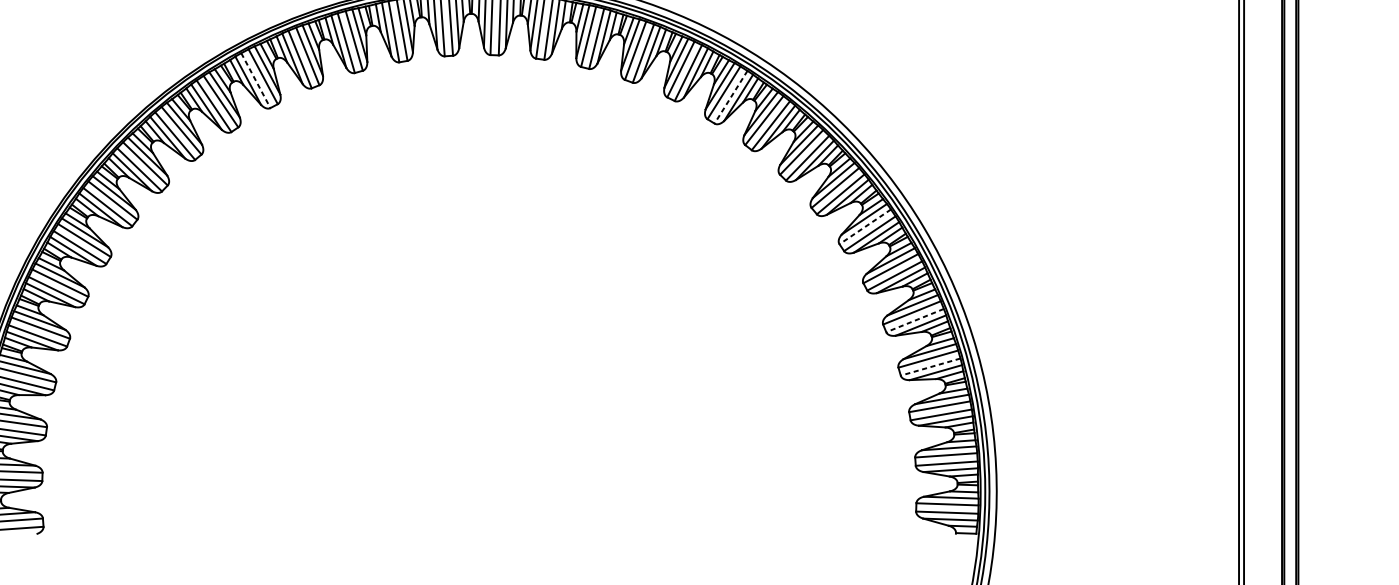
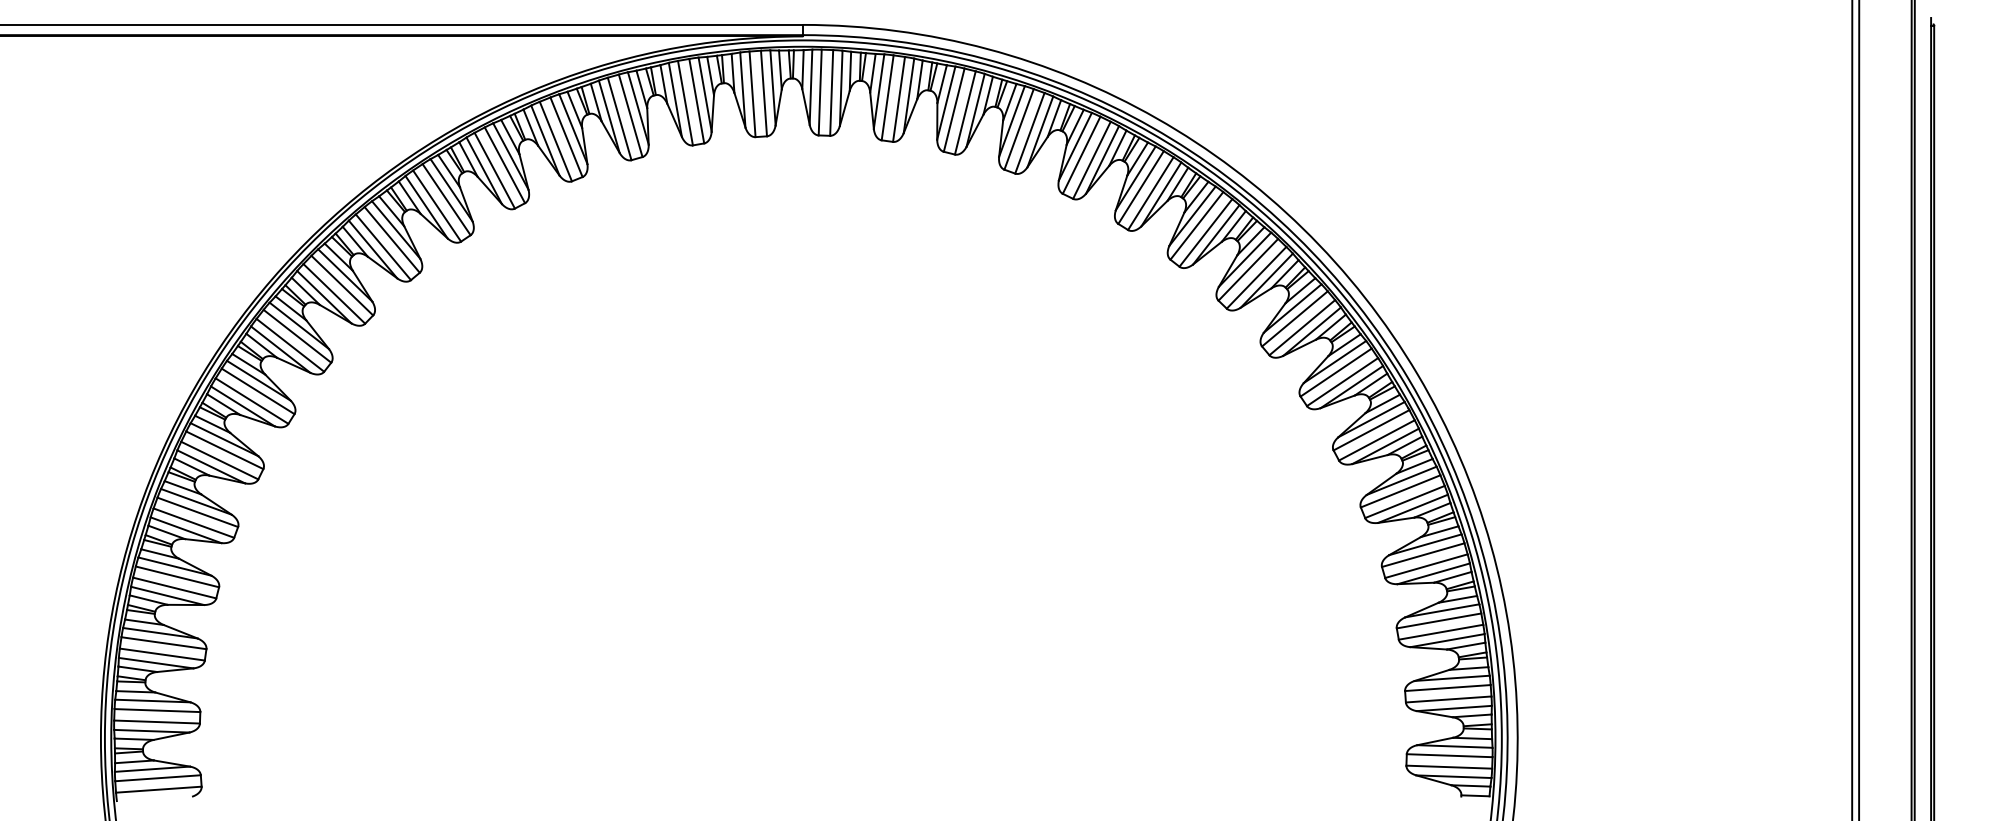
line: (255, 80) -> (494, 170), dashed -> solid
line: (730, 97) -> (1150, 193), dashed -> solid
line: (865, 226) -> (1336, 372), dashed -> solid
line: (914, 320) -> (1404, 501), dashed -> solid
line: (930, 367) -> (1426, 566), dashed -> solid

